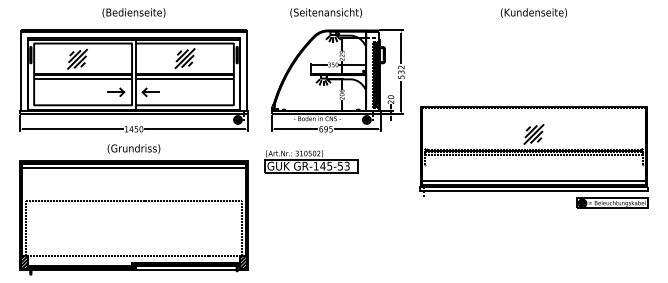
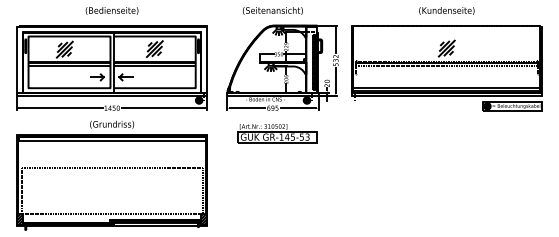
part: (533, 158) -> (446, 68), moved
part: (311, 161) -> (277, 133), moved

